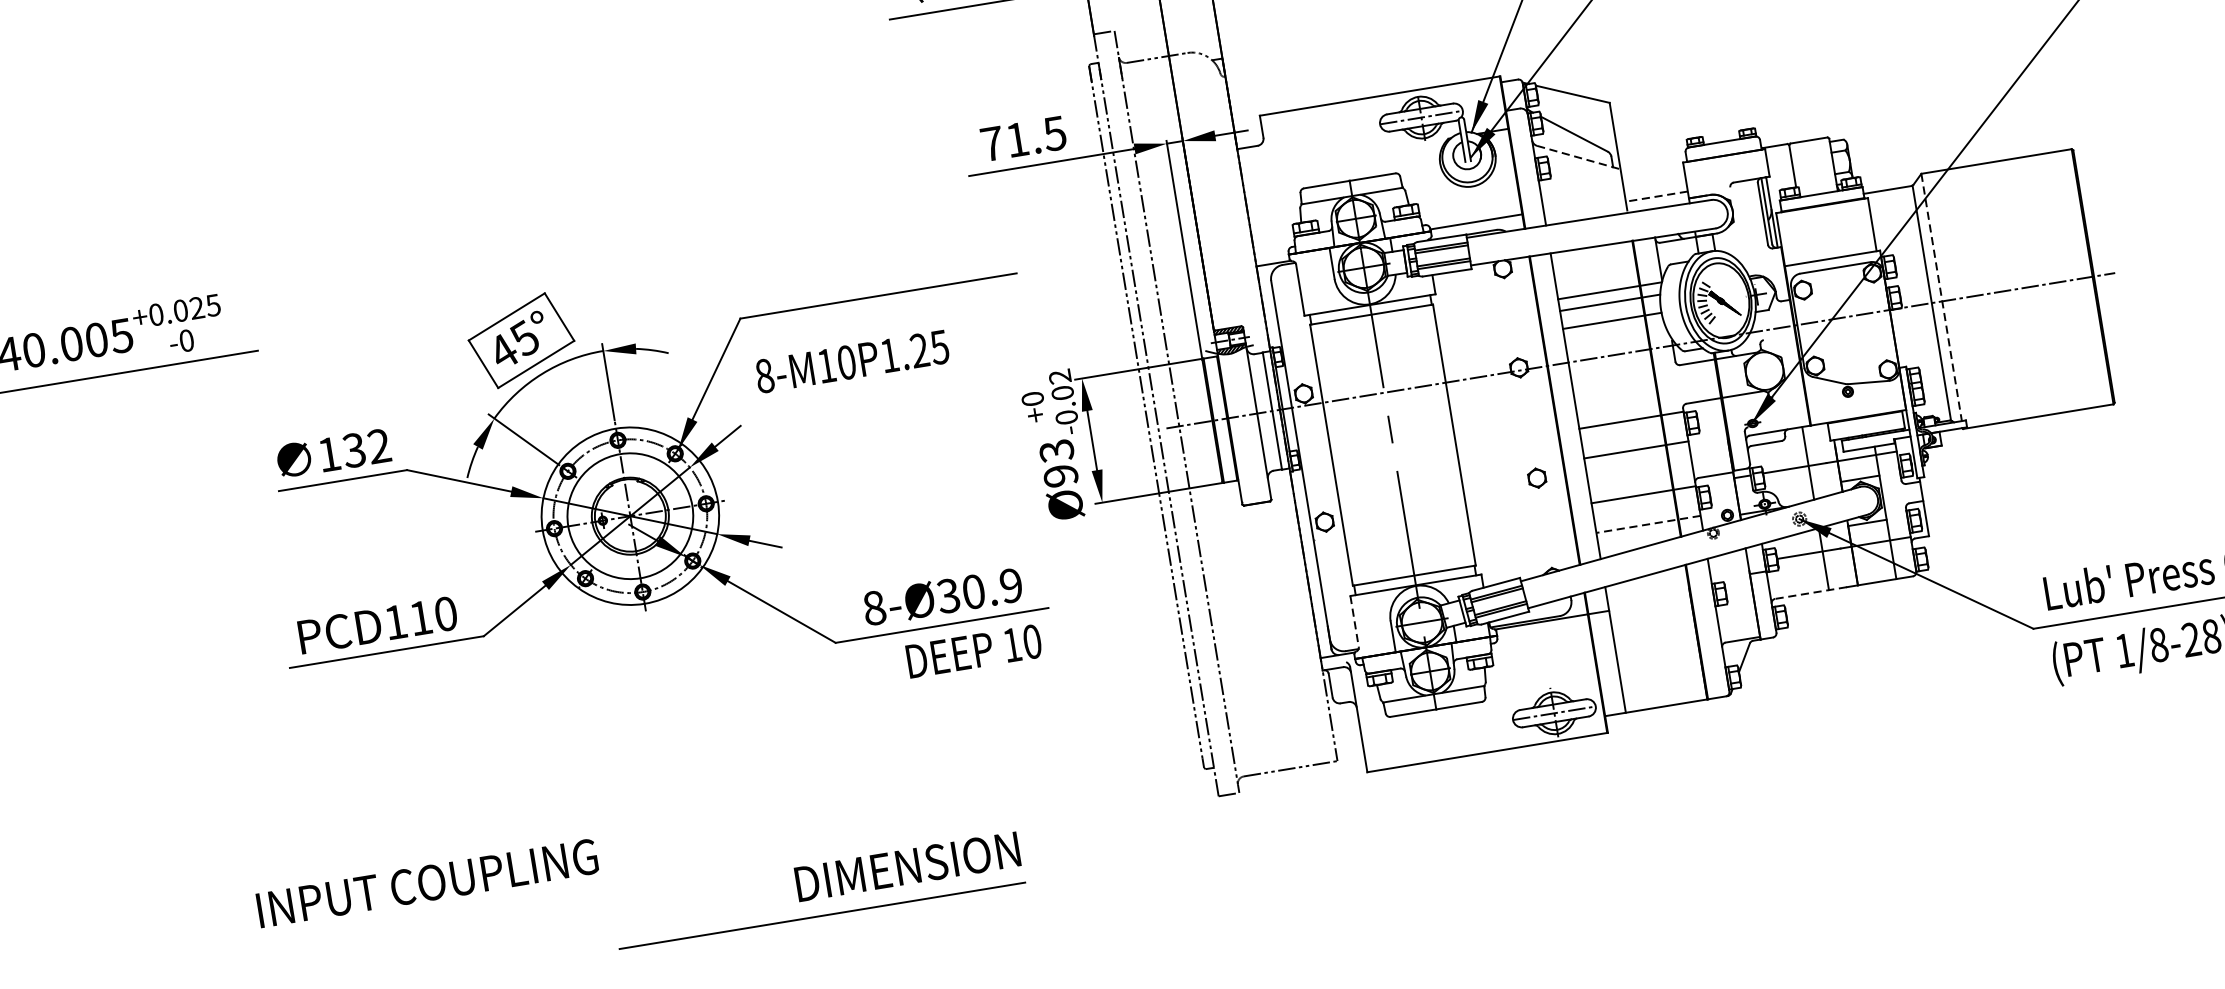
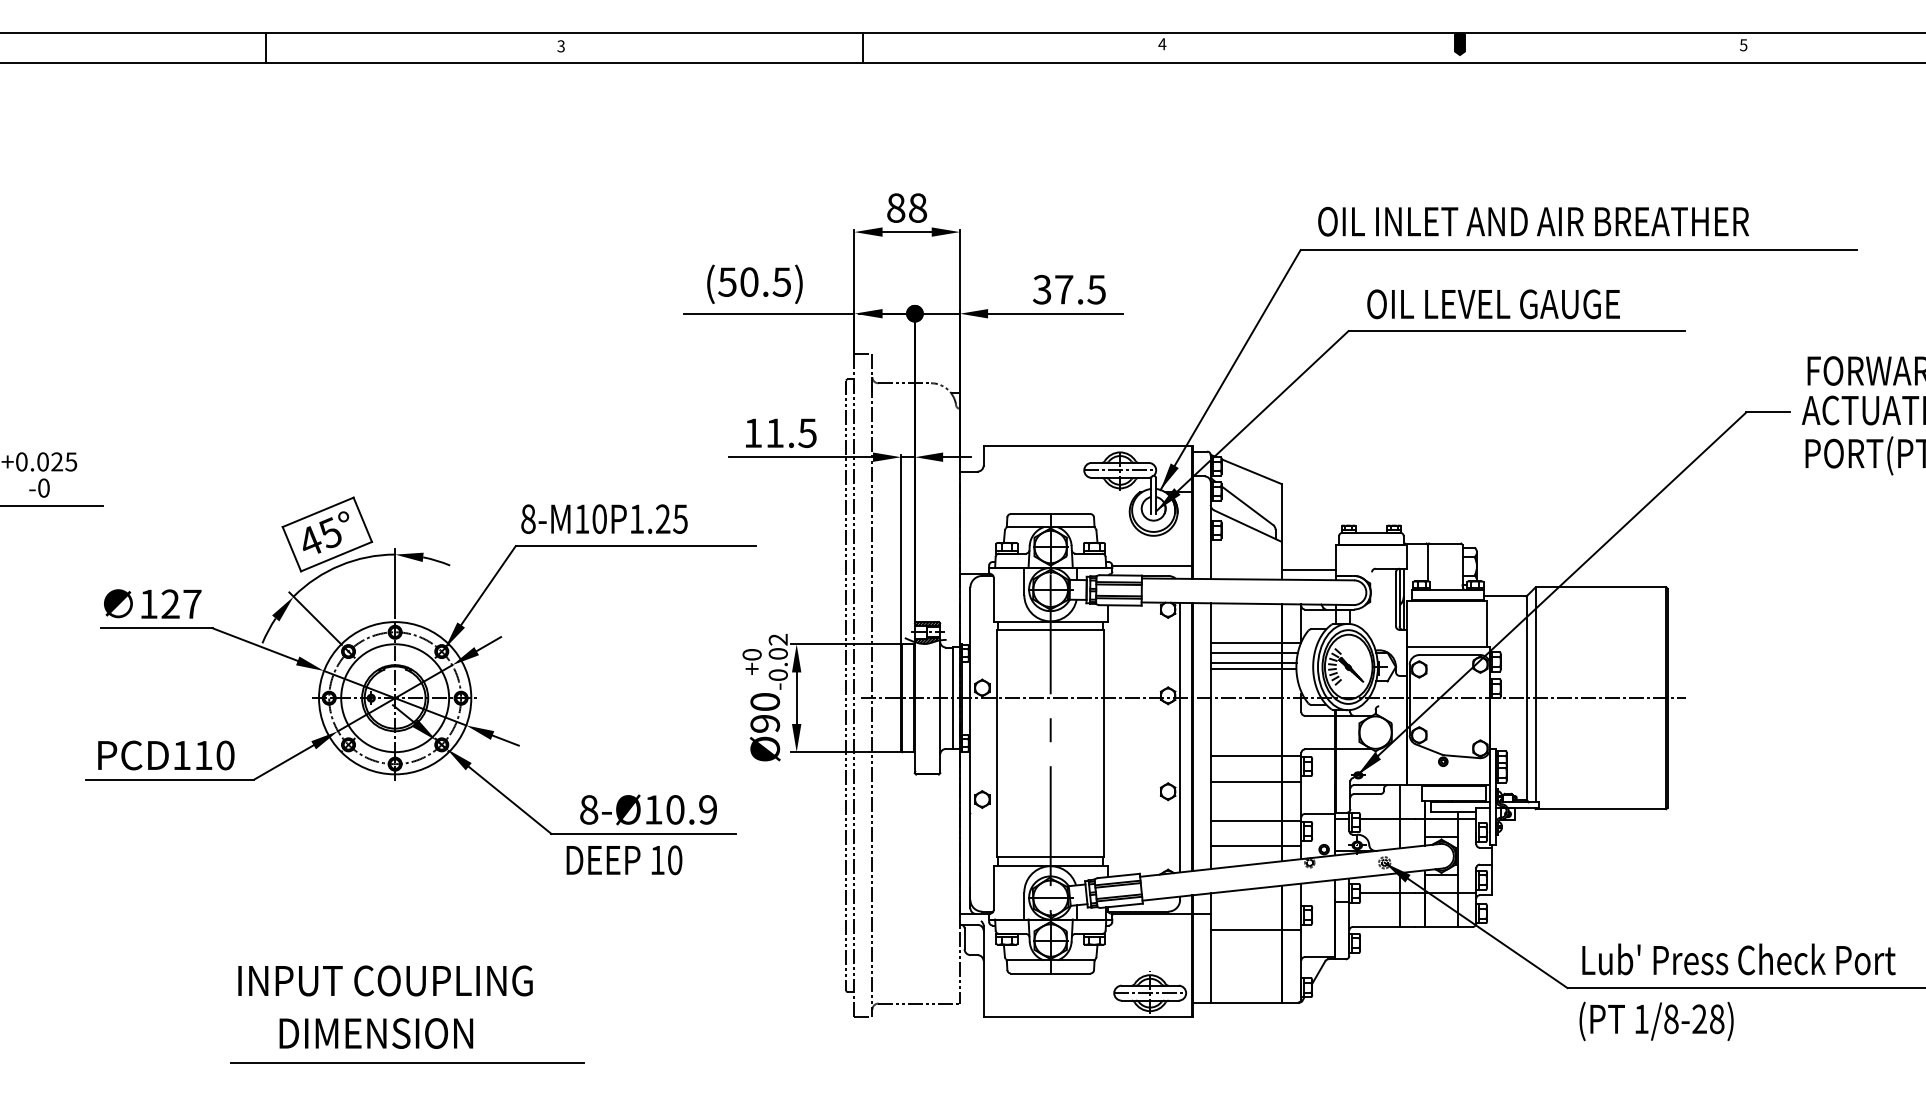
text: (992, 143) -> (753, 432), 71.5 -> 11.5
line: (1579, 157) -> (1248, 526), dashed -> solid
line: (1656, 196) -> (1308, 569), dashed -> solid
line: (1941, 298) -> (1535, 695), dashed -> solid
line: (1610, 313) -> (1253, 662), added
text: (852, 360) -> (604, 518), moved
line: (1541, 413) -> (1180, 737), added
text: (366, 448) -> (181, 604), 132 -> 127
text: (1057, 451) -> (765, 702), Ø93 -> Ø90
line: (1647, 524) -> (1255, 846), dashed -> solid
line: (1810, 592) -> (1383, 926), dashed -> solid
text: (948, 595) -> (653, 809), 8-Ø30.9 -> 8-Ø10.9
line: (1663, 621) -> (1255, 930), added
line: (1354, 622) -> (993, 888), dashed -> solid
text: (974, 651) -> (624, 860), moved
text: (907, 866) -> (376, 1033), moved
text: (427, 882) -> (385, 980), moved
line: (822, 915) -> (407, 1062), moved

